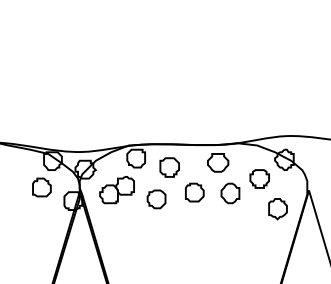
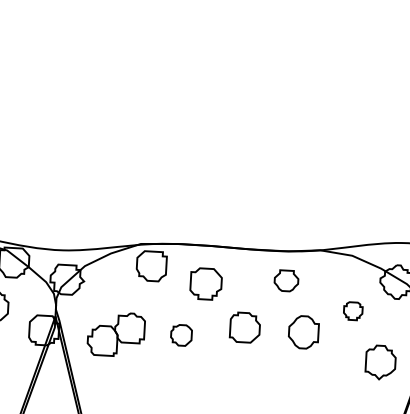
part: (218, 162) -> (286, 280), size x0.7
part: (259, 178) -> (353, 310), size x0.6
part: (116, 190) -> (115, 335), moved
part: (156, 199) -> (181, 335), size x0.7

